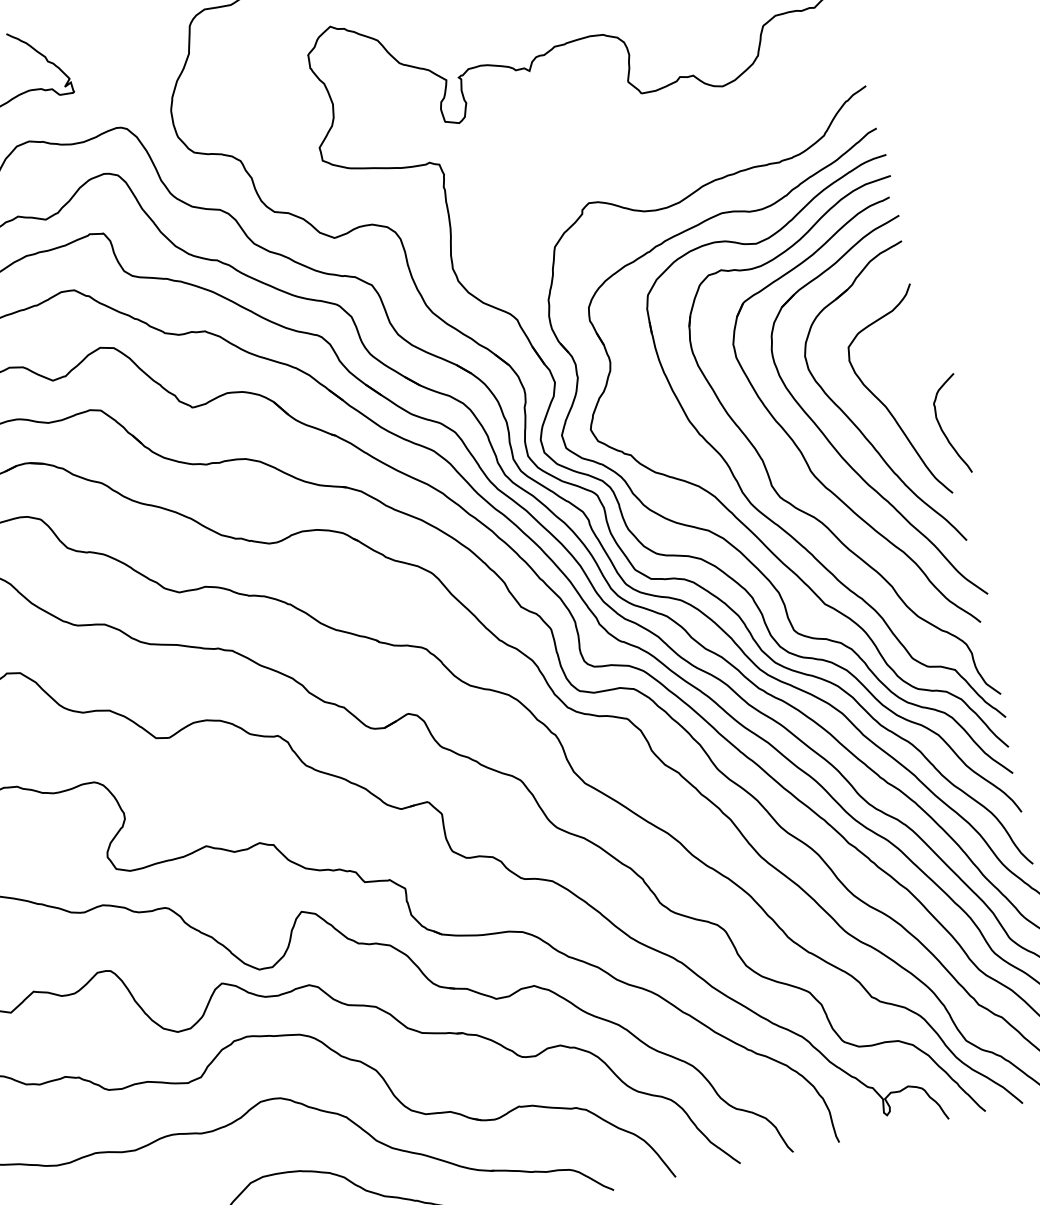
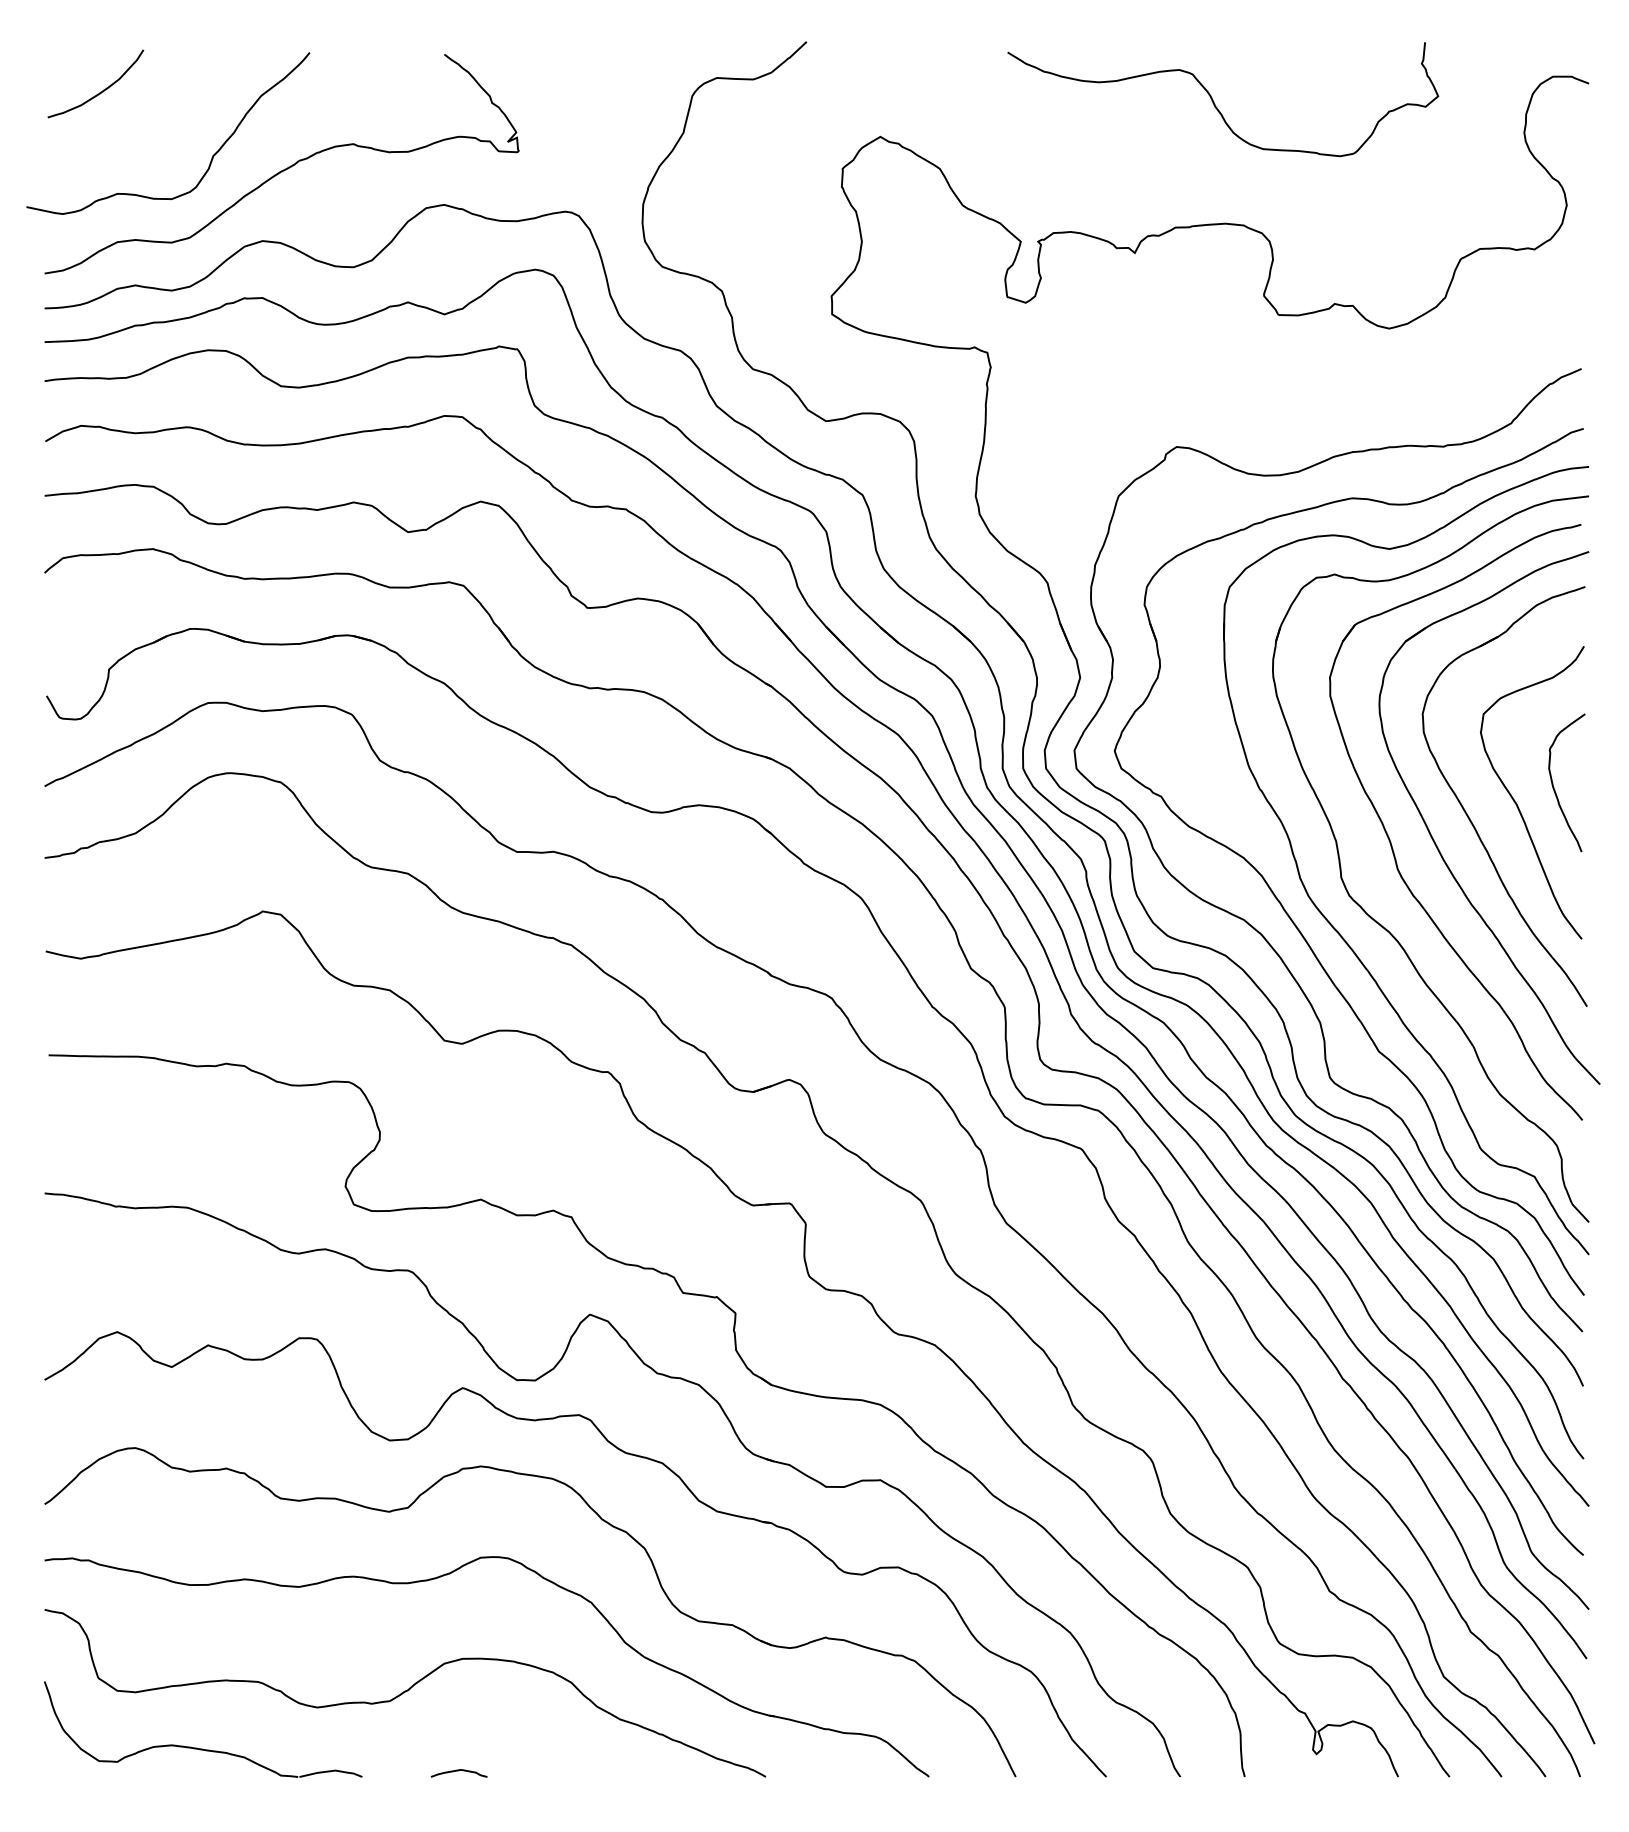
curve: (943, 430) -> (1554, 787), moved

